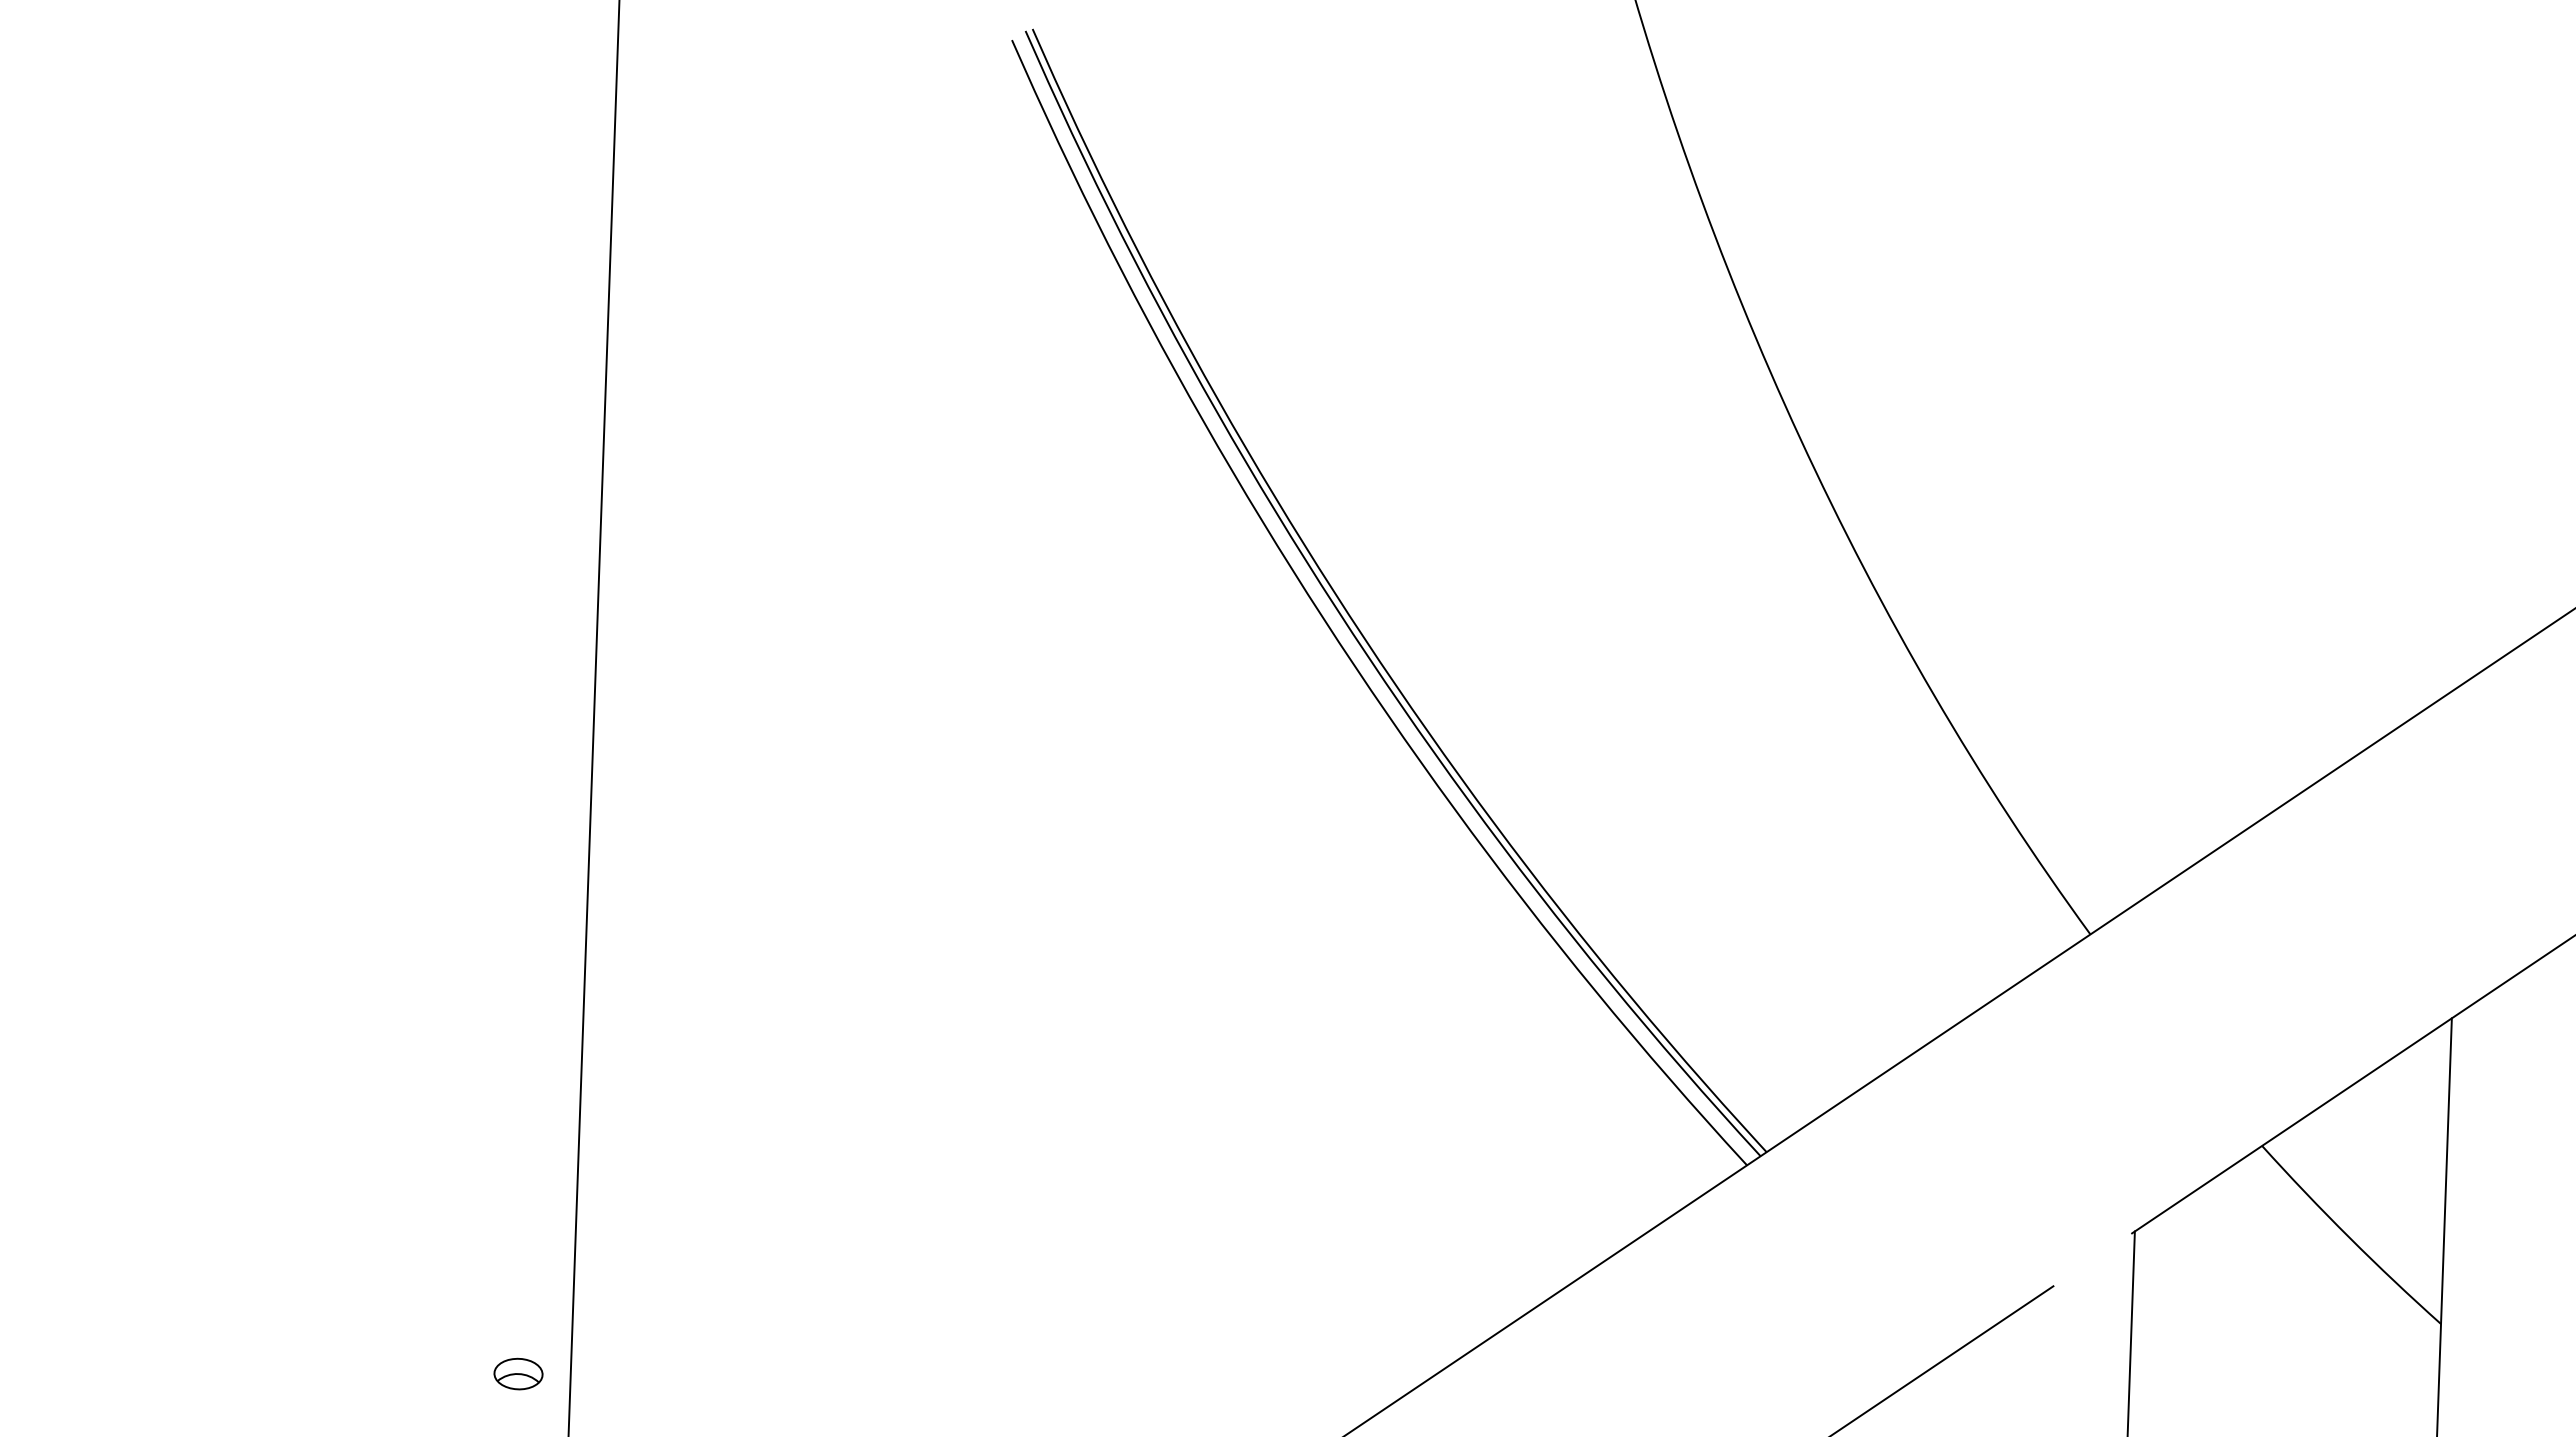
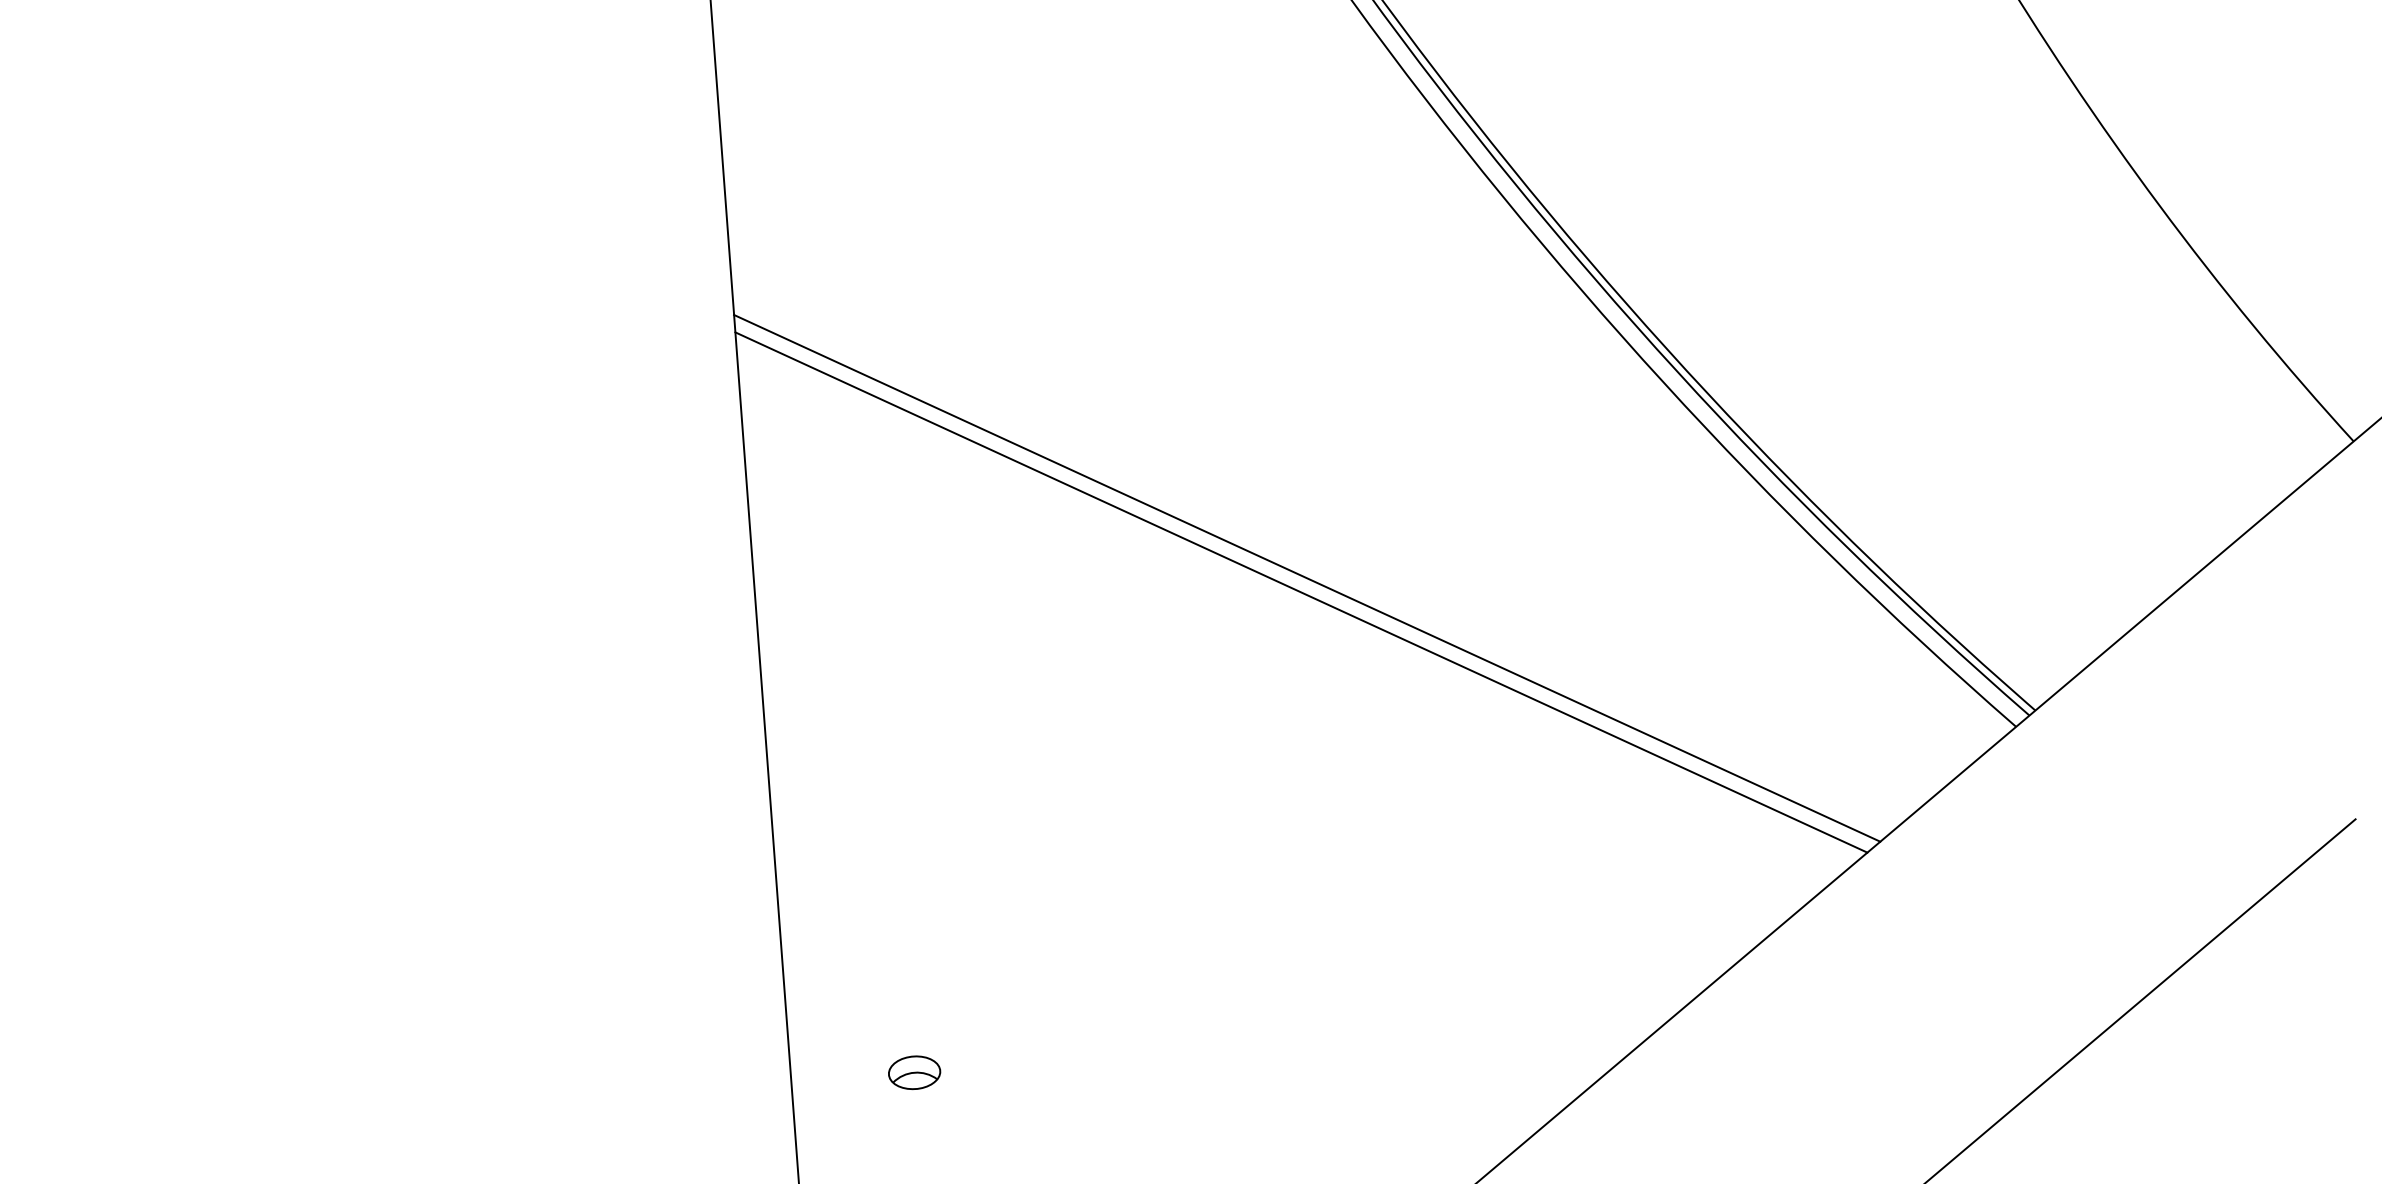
line: (1102, 954) -> (1307, 578), added
line: (1095, 966) -> (1301, 592), added
part: (518, 1373) -> (914, 1072), moved

